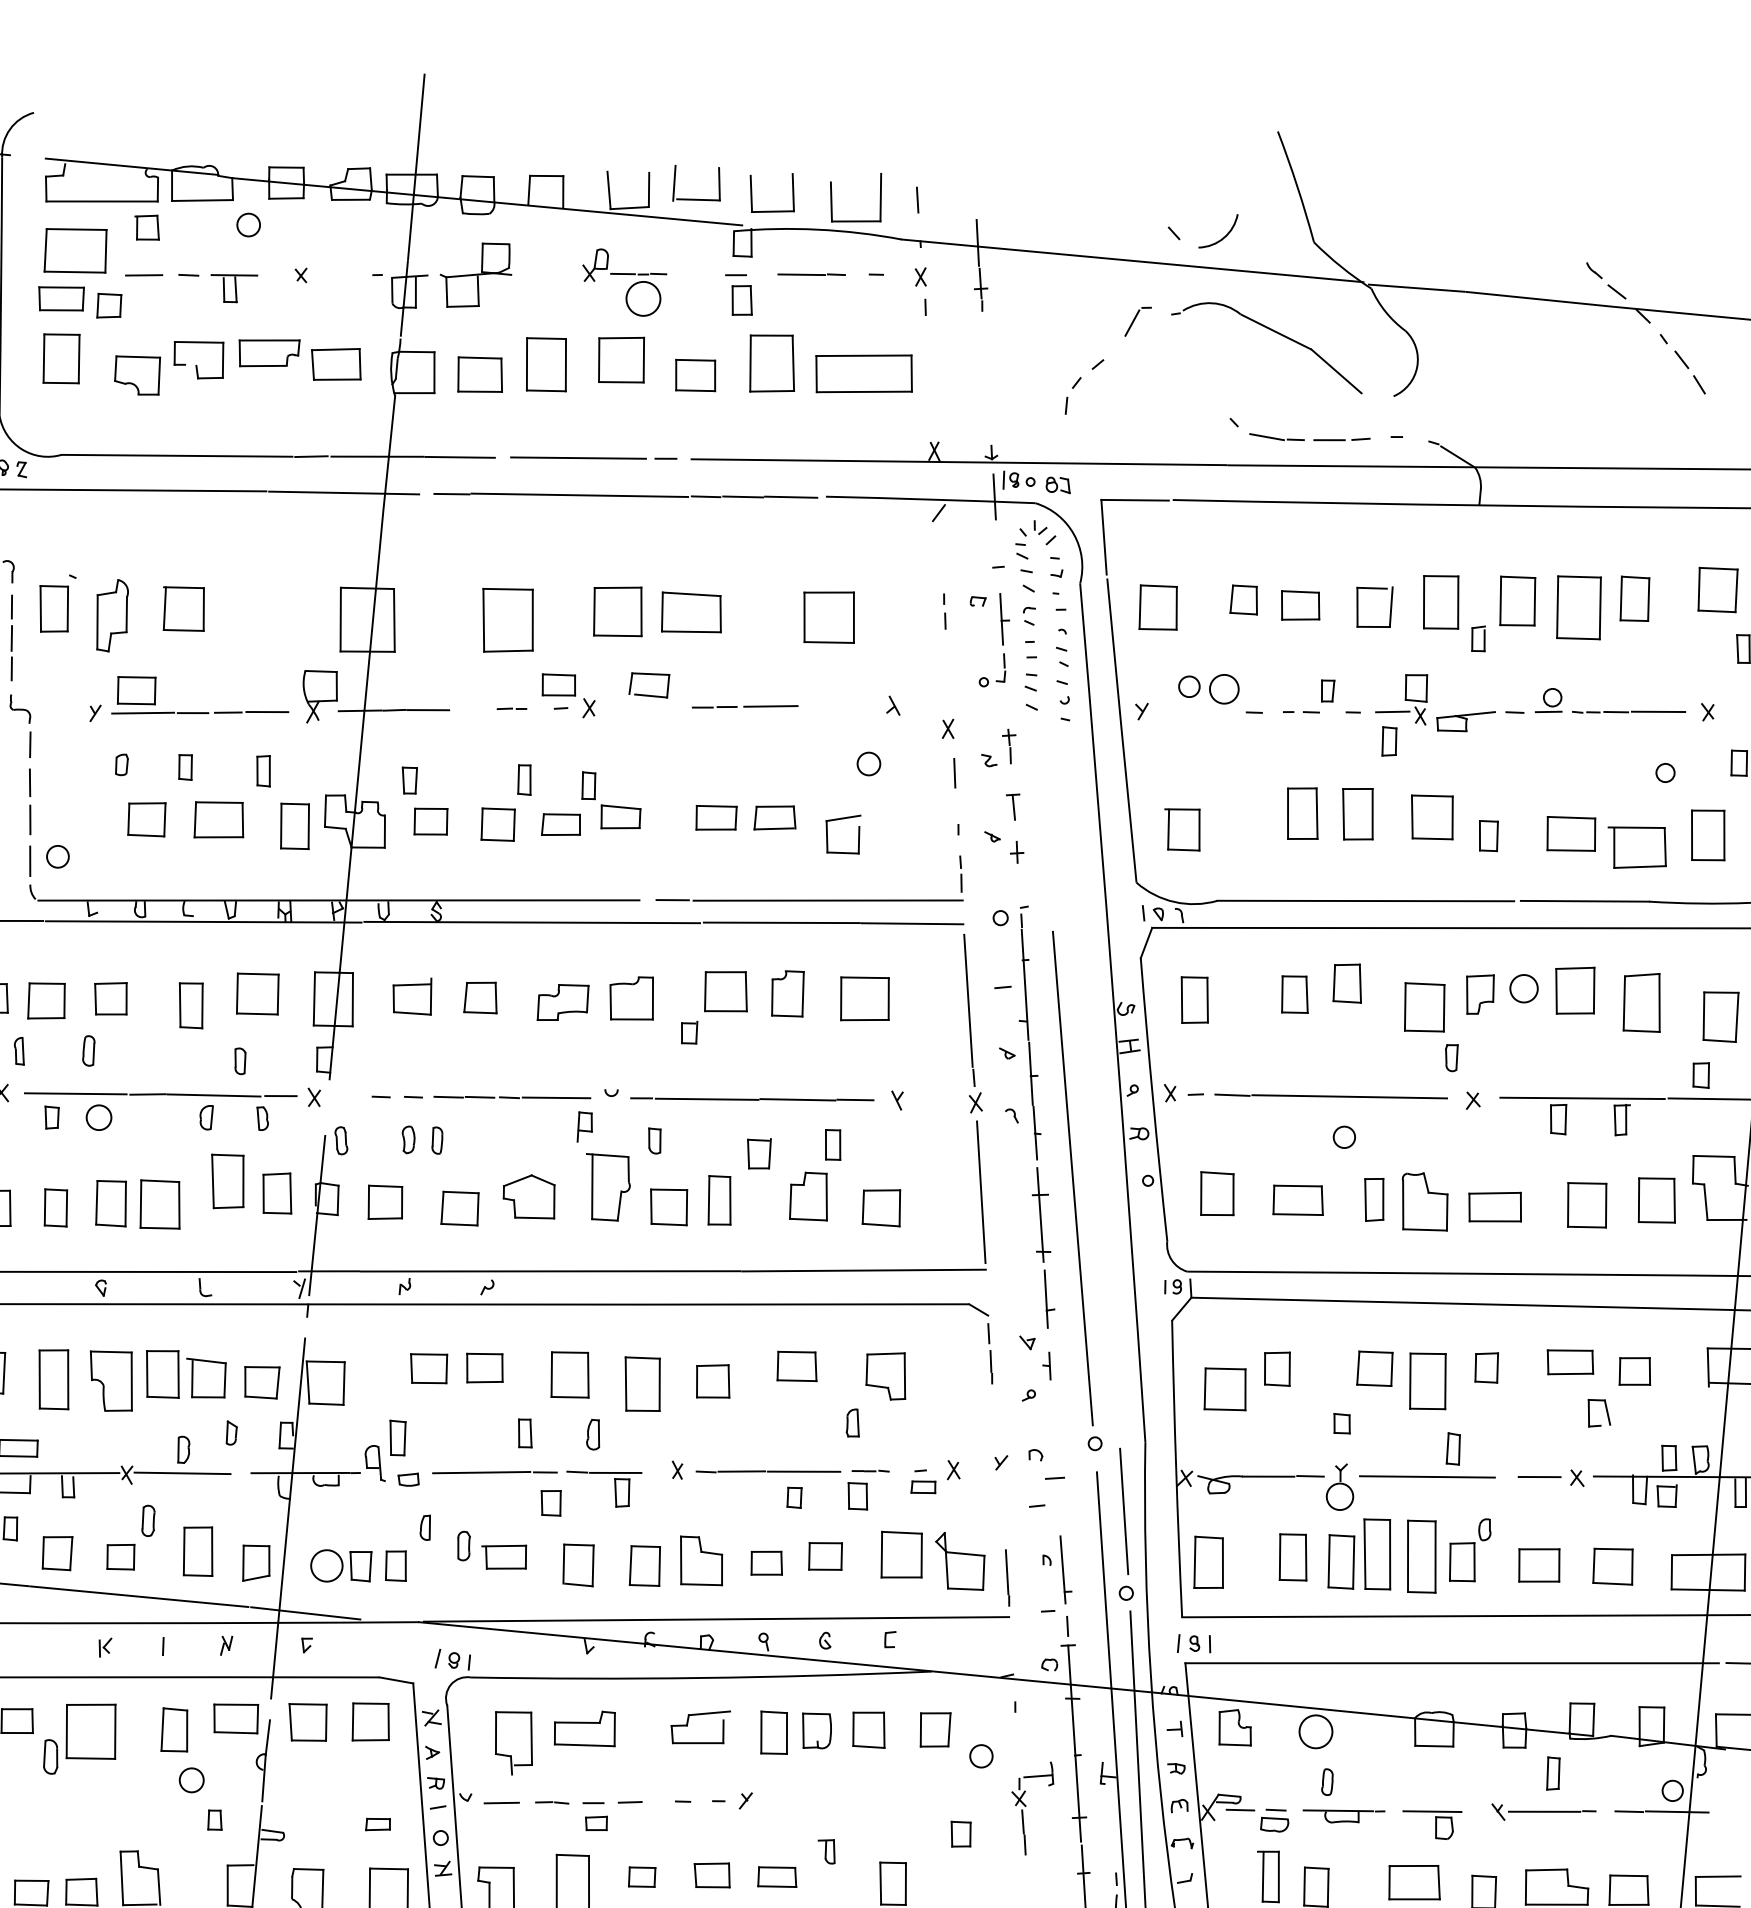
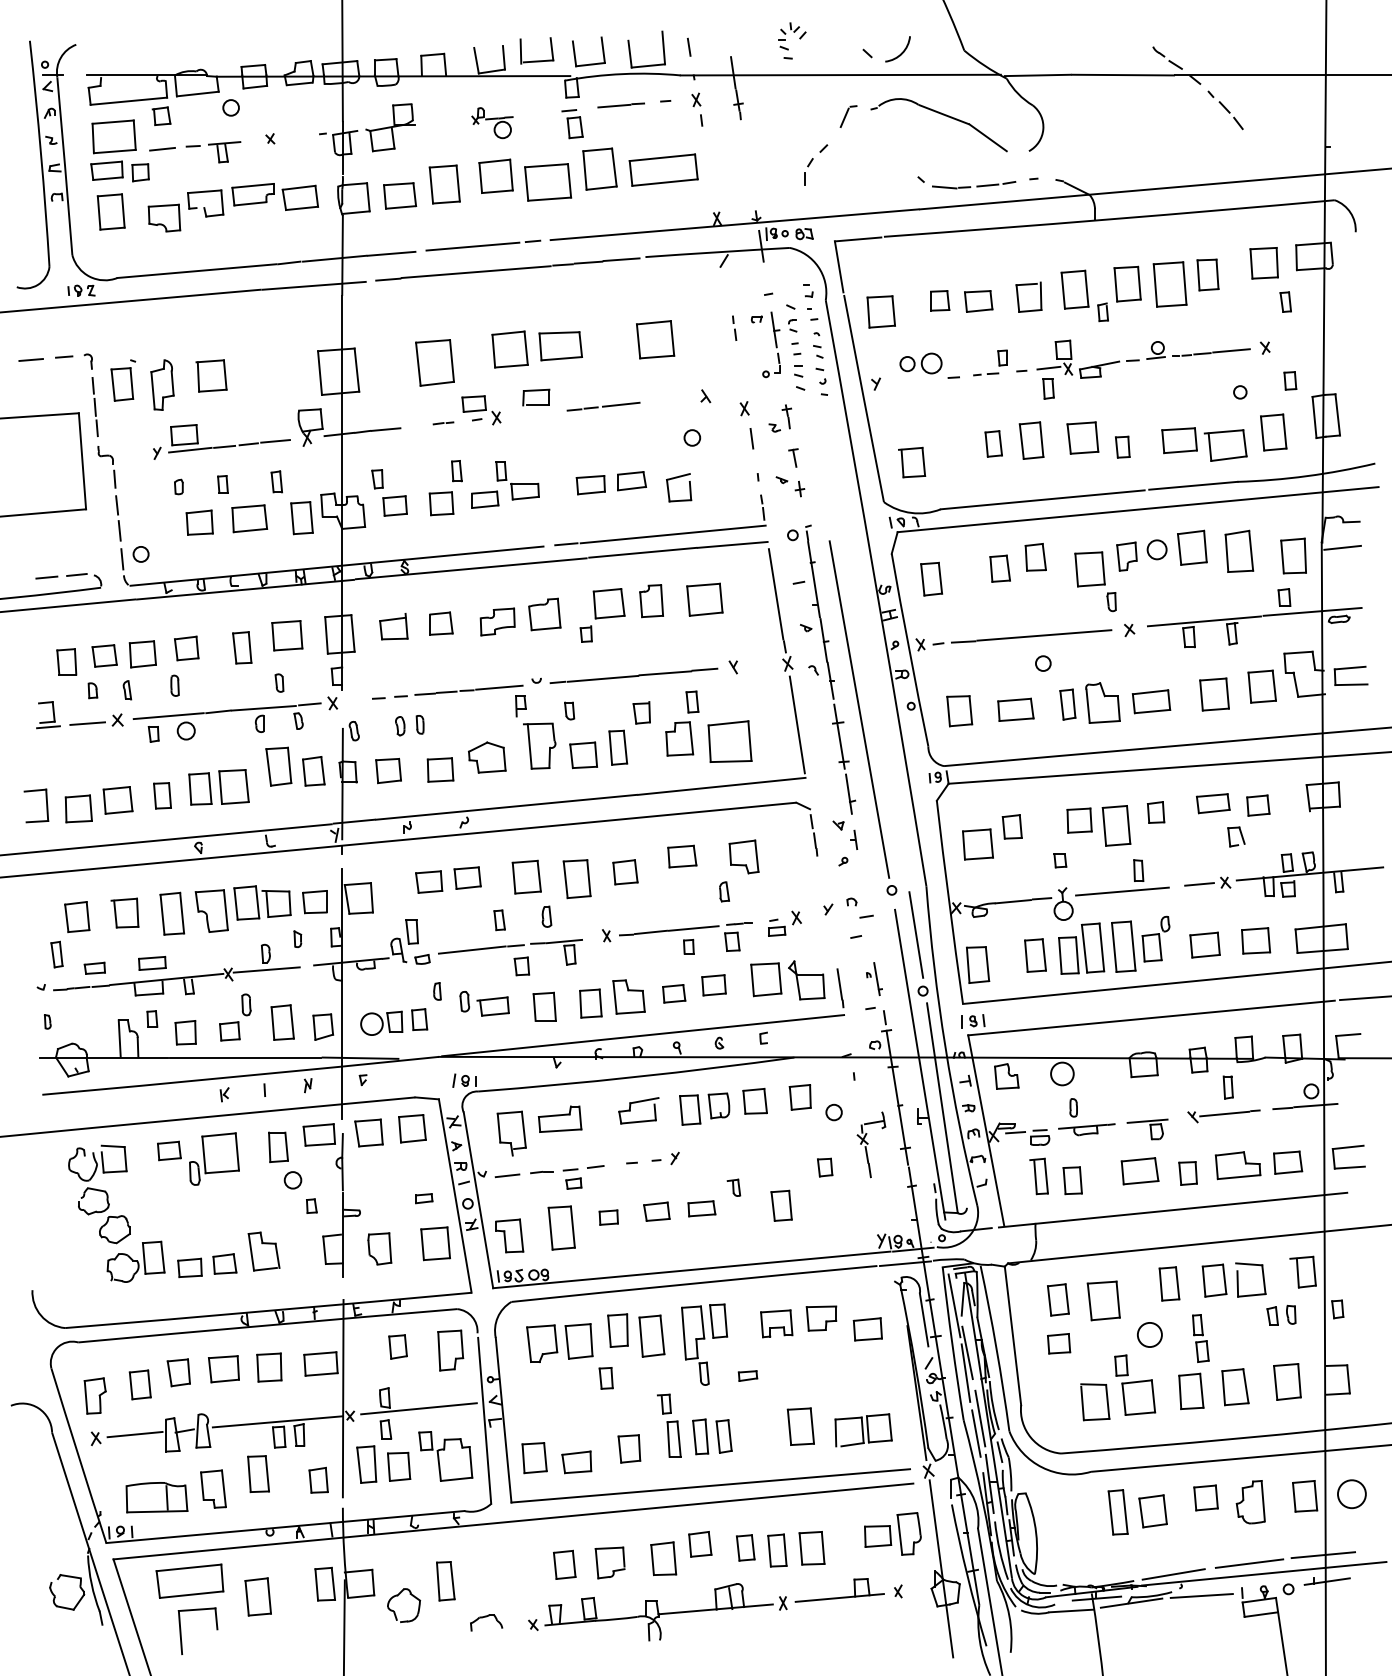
part: (623, 281) -> (492, 122), size x0.7
part: (694, 374) -> (547, 181), size x1.6
part: (1025, 545) -> (785, 40), moved
part: (1302, 813) -> (993, 443), size x0.7
part: (881, 1206) -> (729, 741), size x1.6
part: (1057, 1568) -> (874, 978), size x0.7

